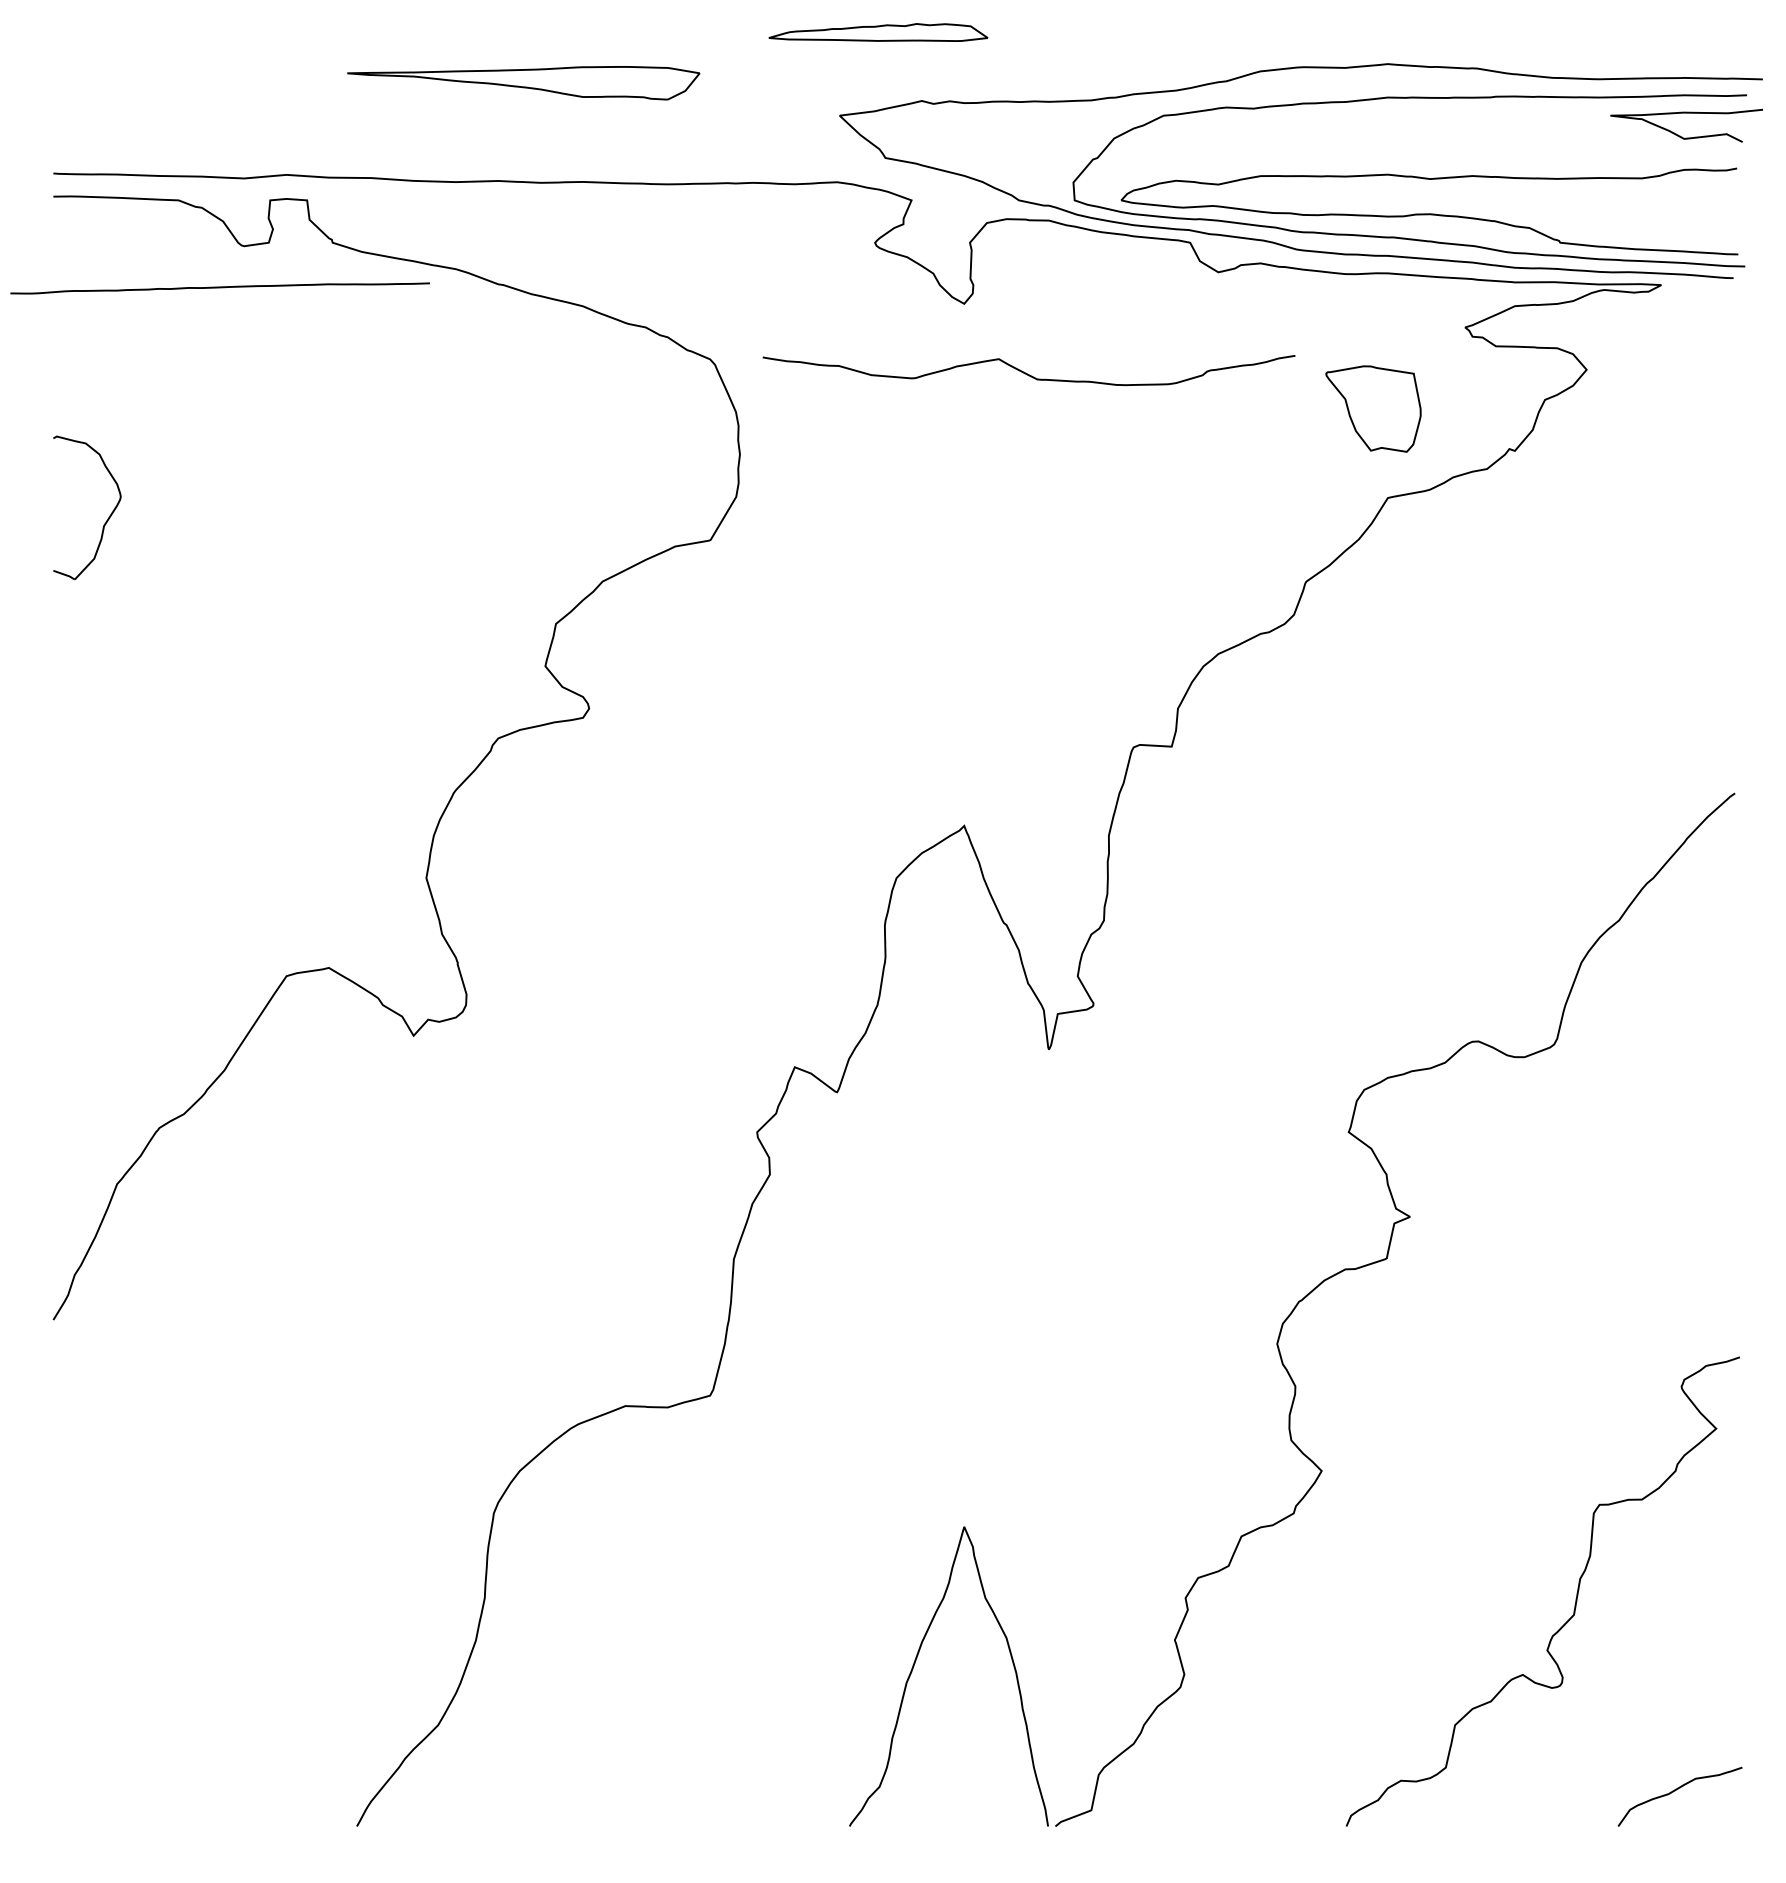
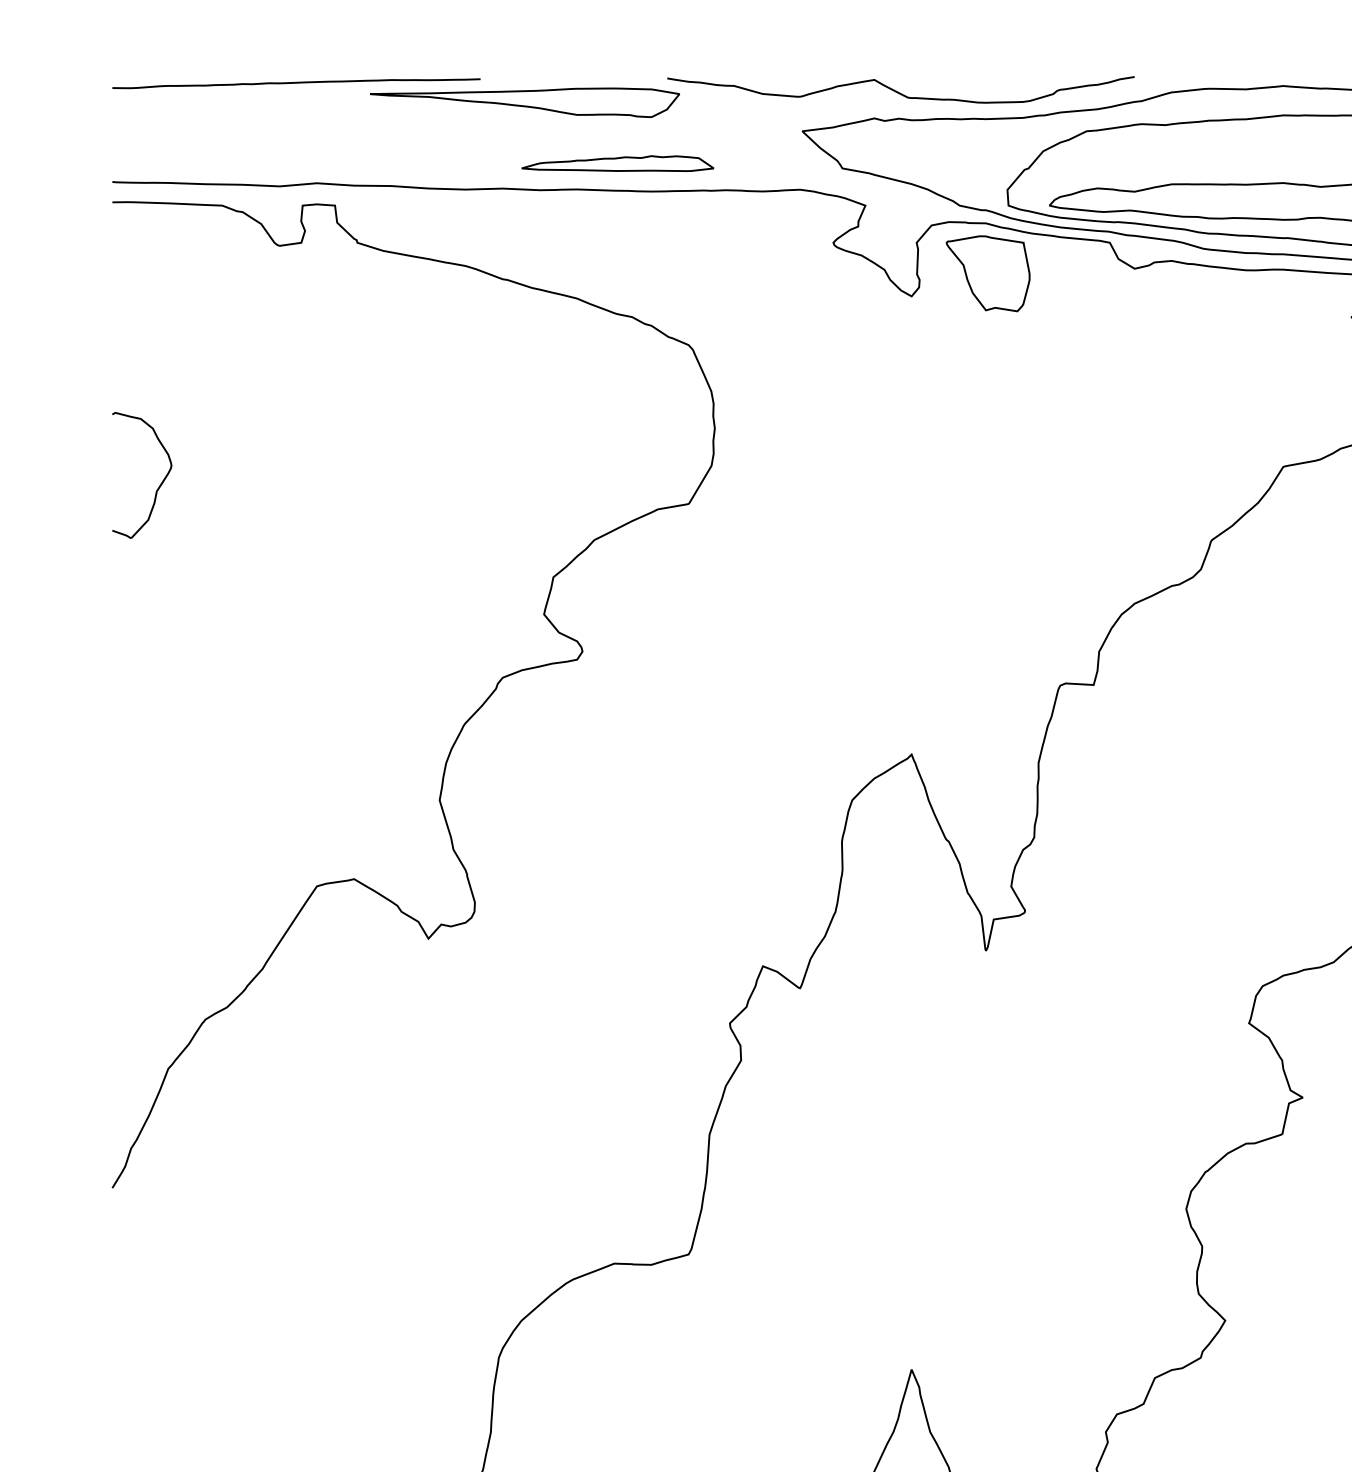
part: (878, 32) -> (617, 163), moved
curve: (219, 288) -> (295, 83), moved
curve: (1027, 373) -> (899, 92), moved
part: (1373, 408) -> (988, 273), moved

